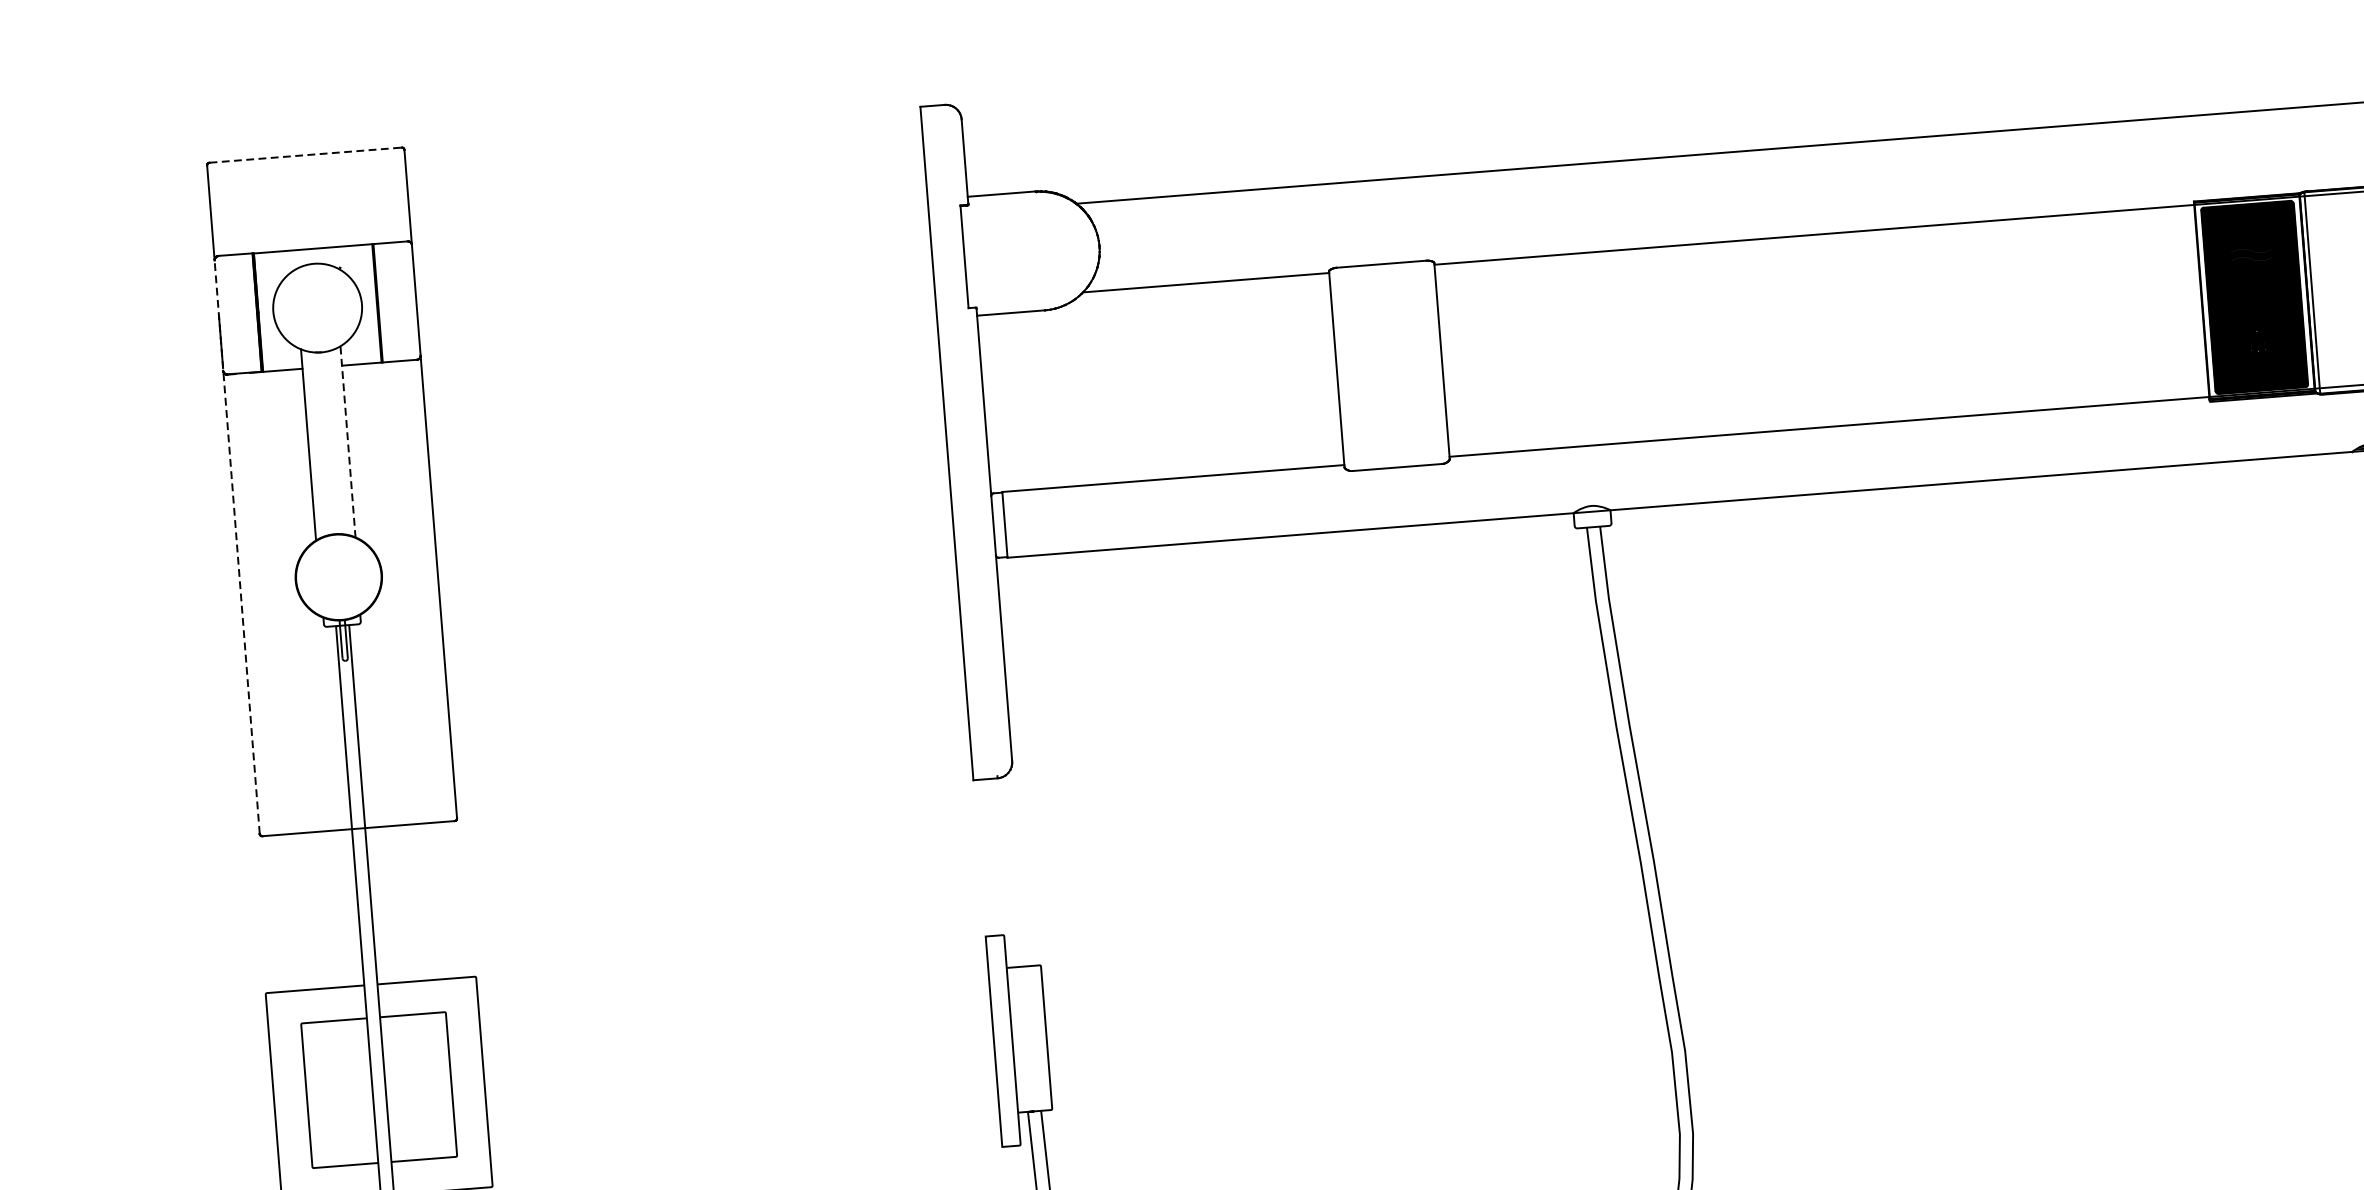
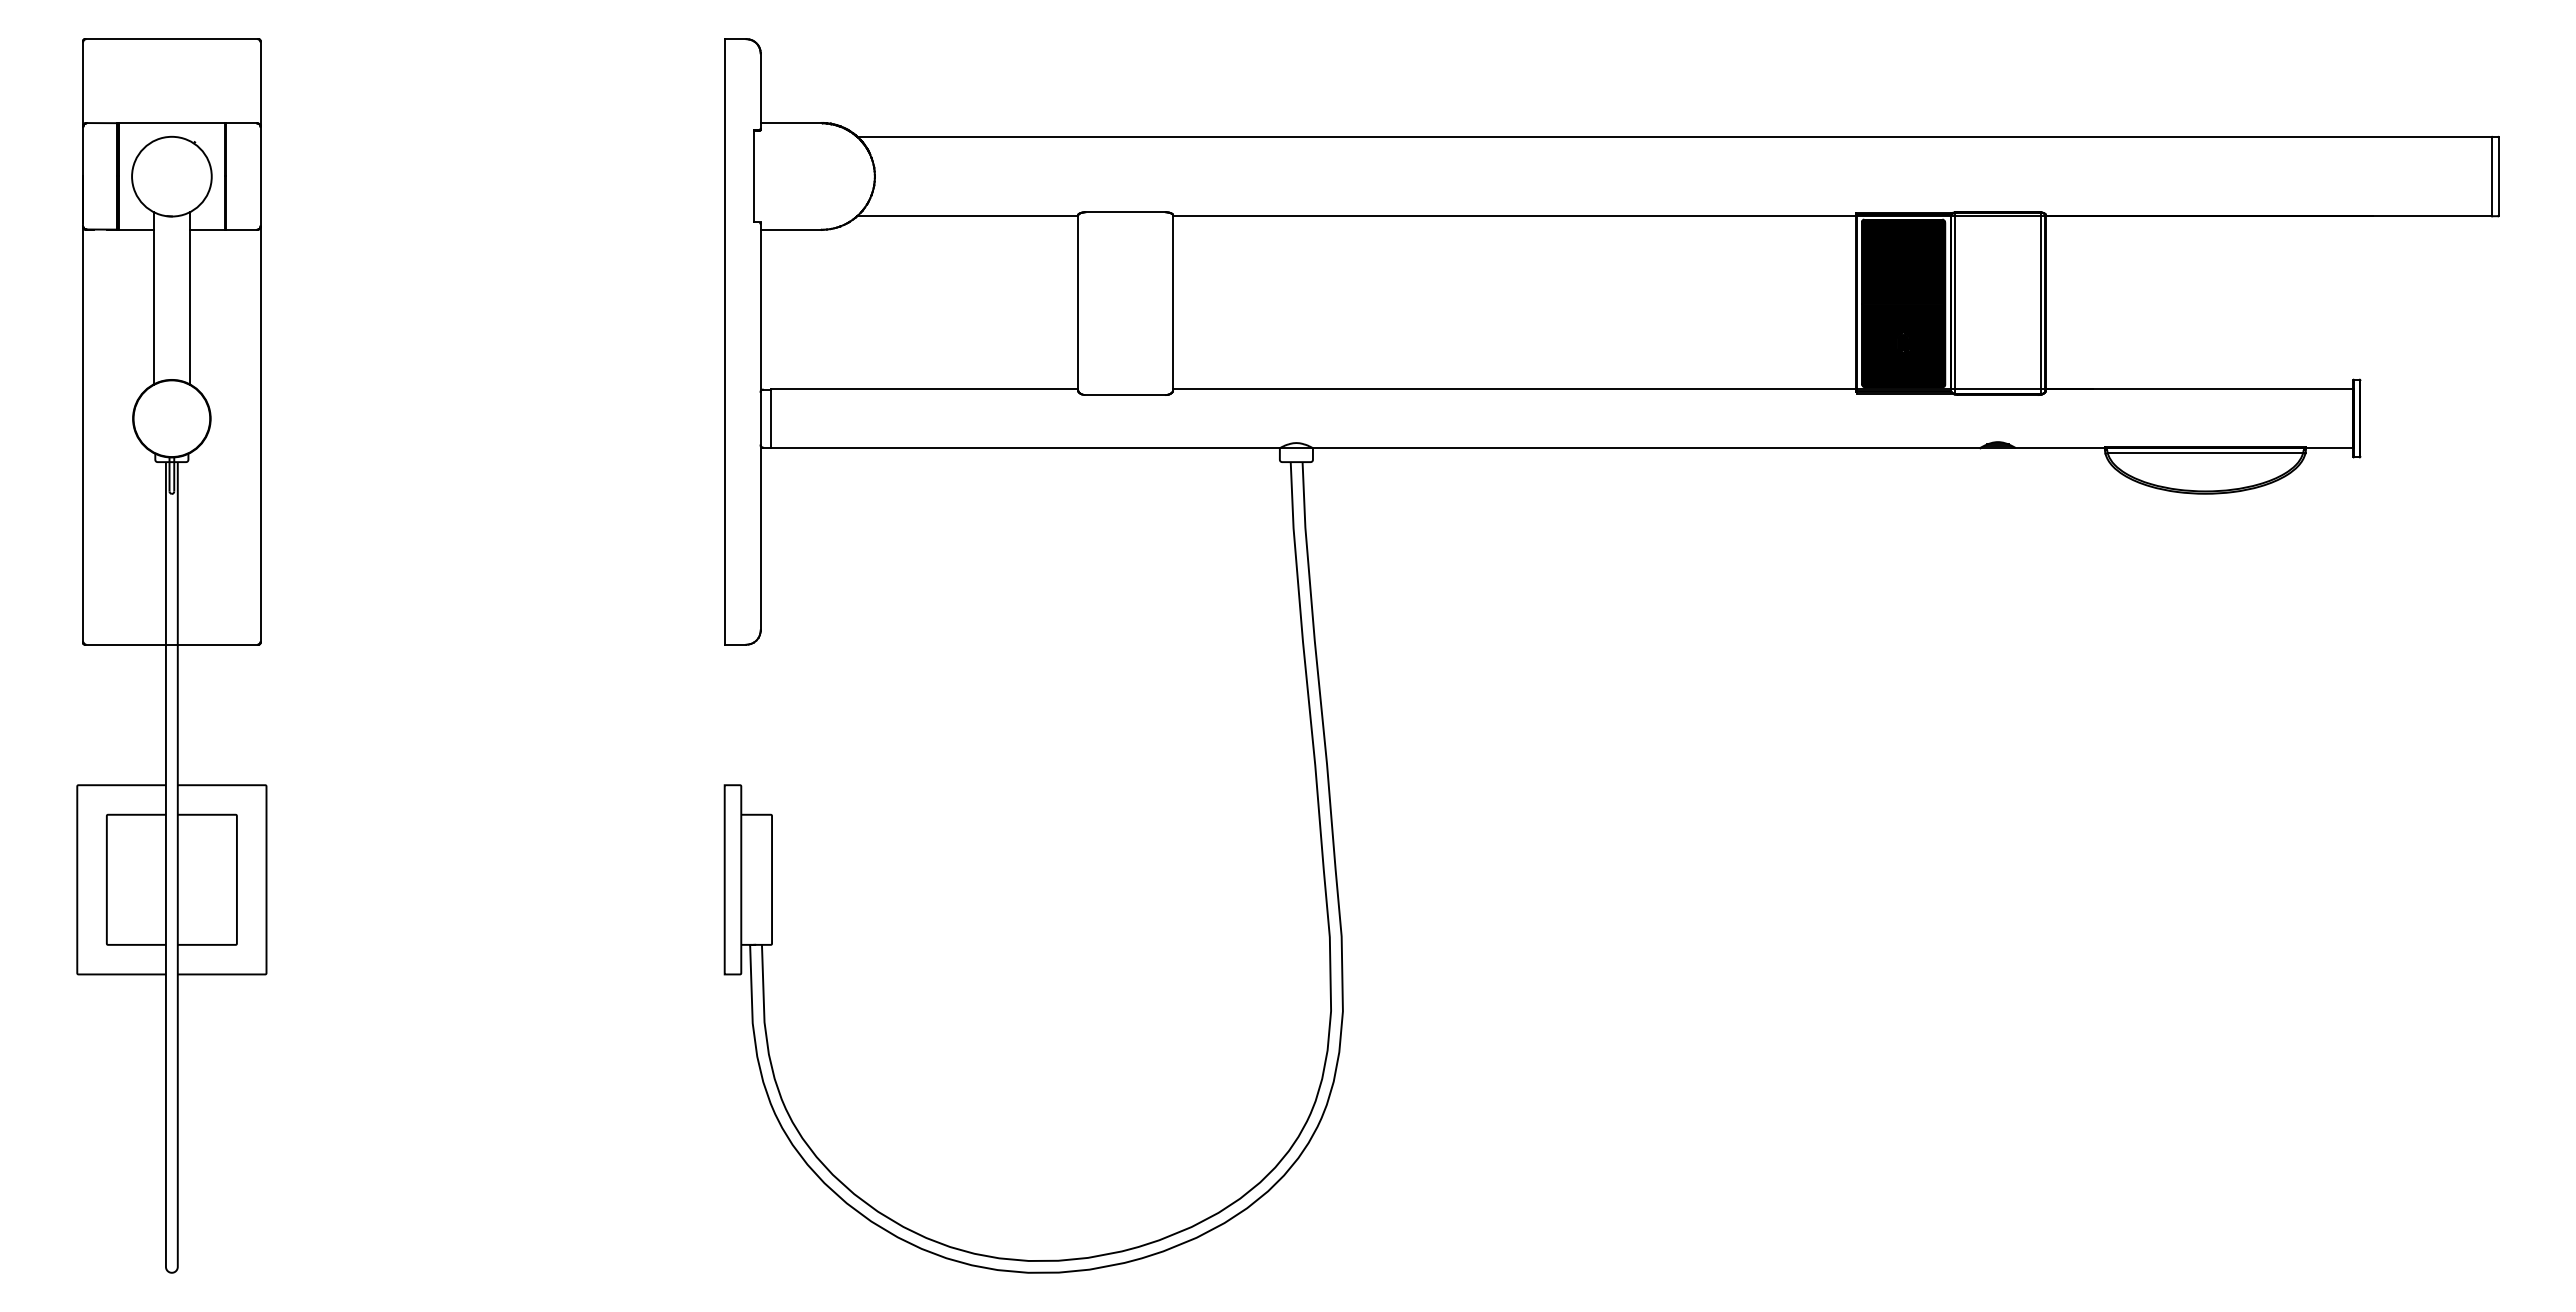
line: (306, 155) -> (172, 39), dashed -> solid
line: (347, 442) -> (189, 298), dashed -> solid
line: (237, 546) -> (83, 384), dashed -> solid

